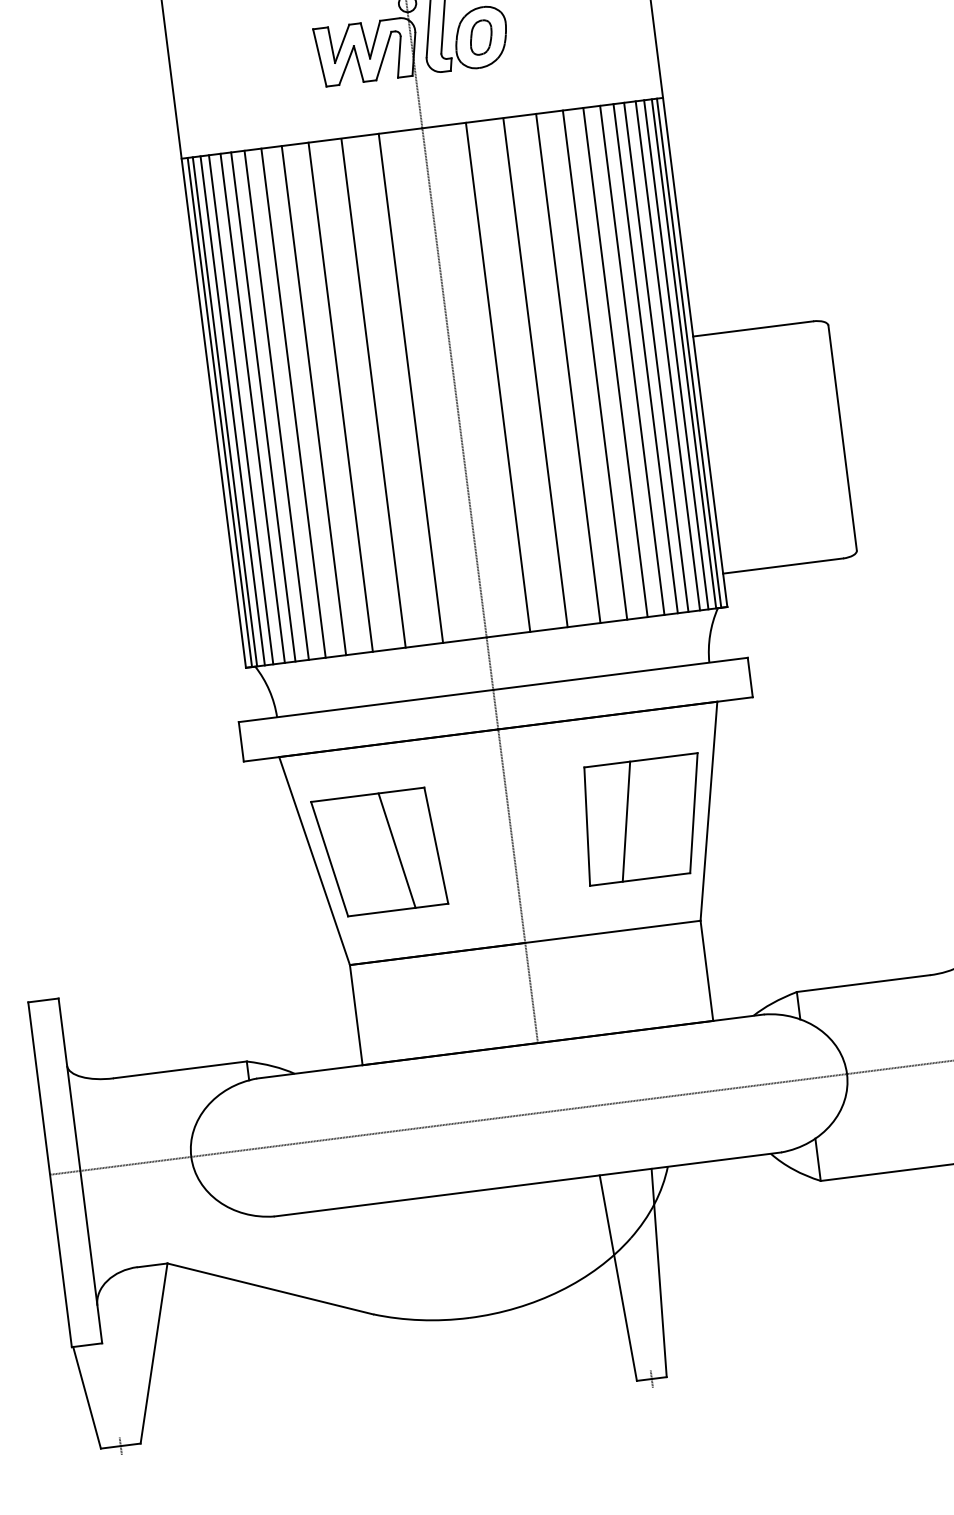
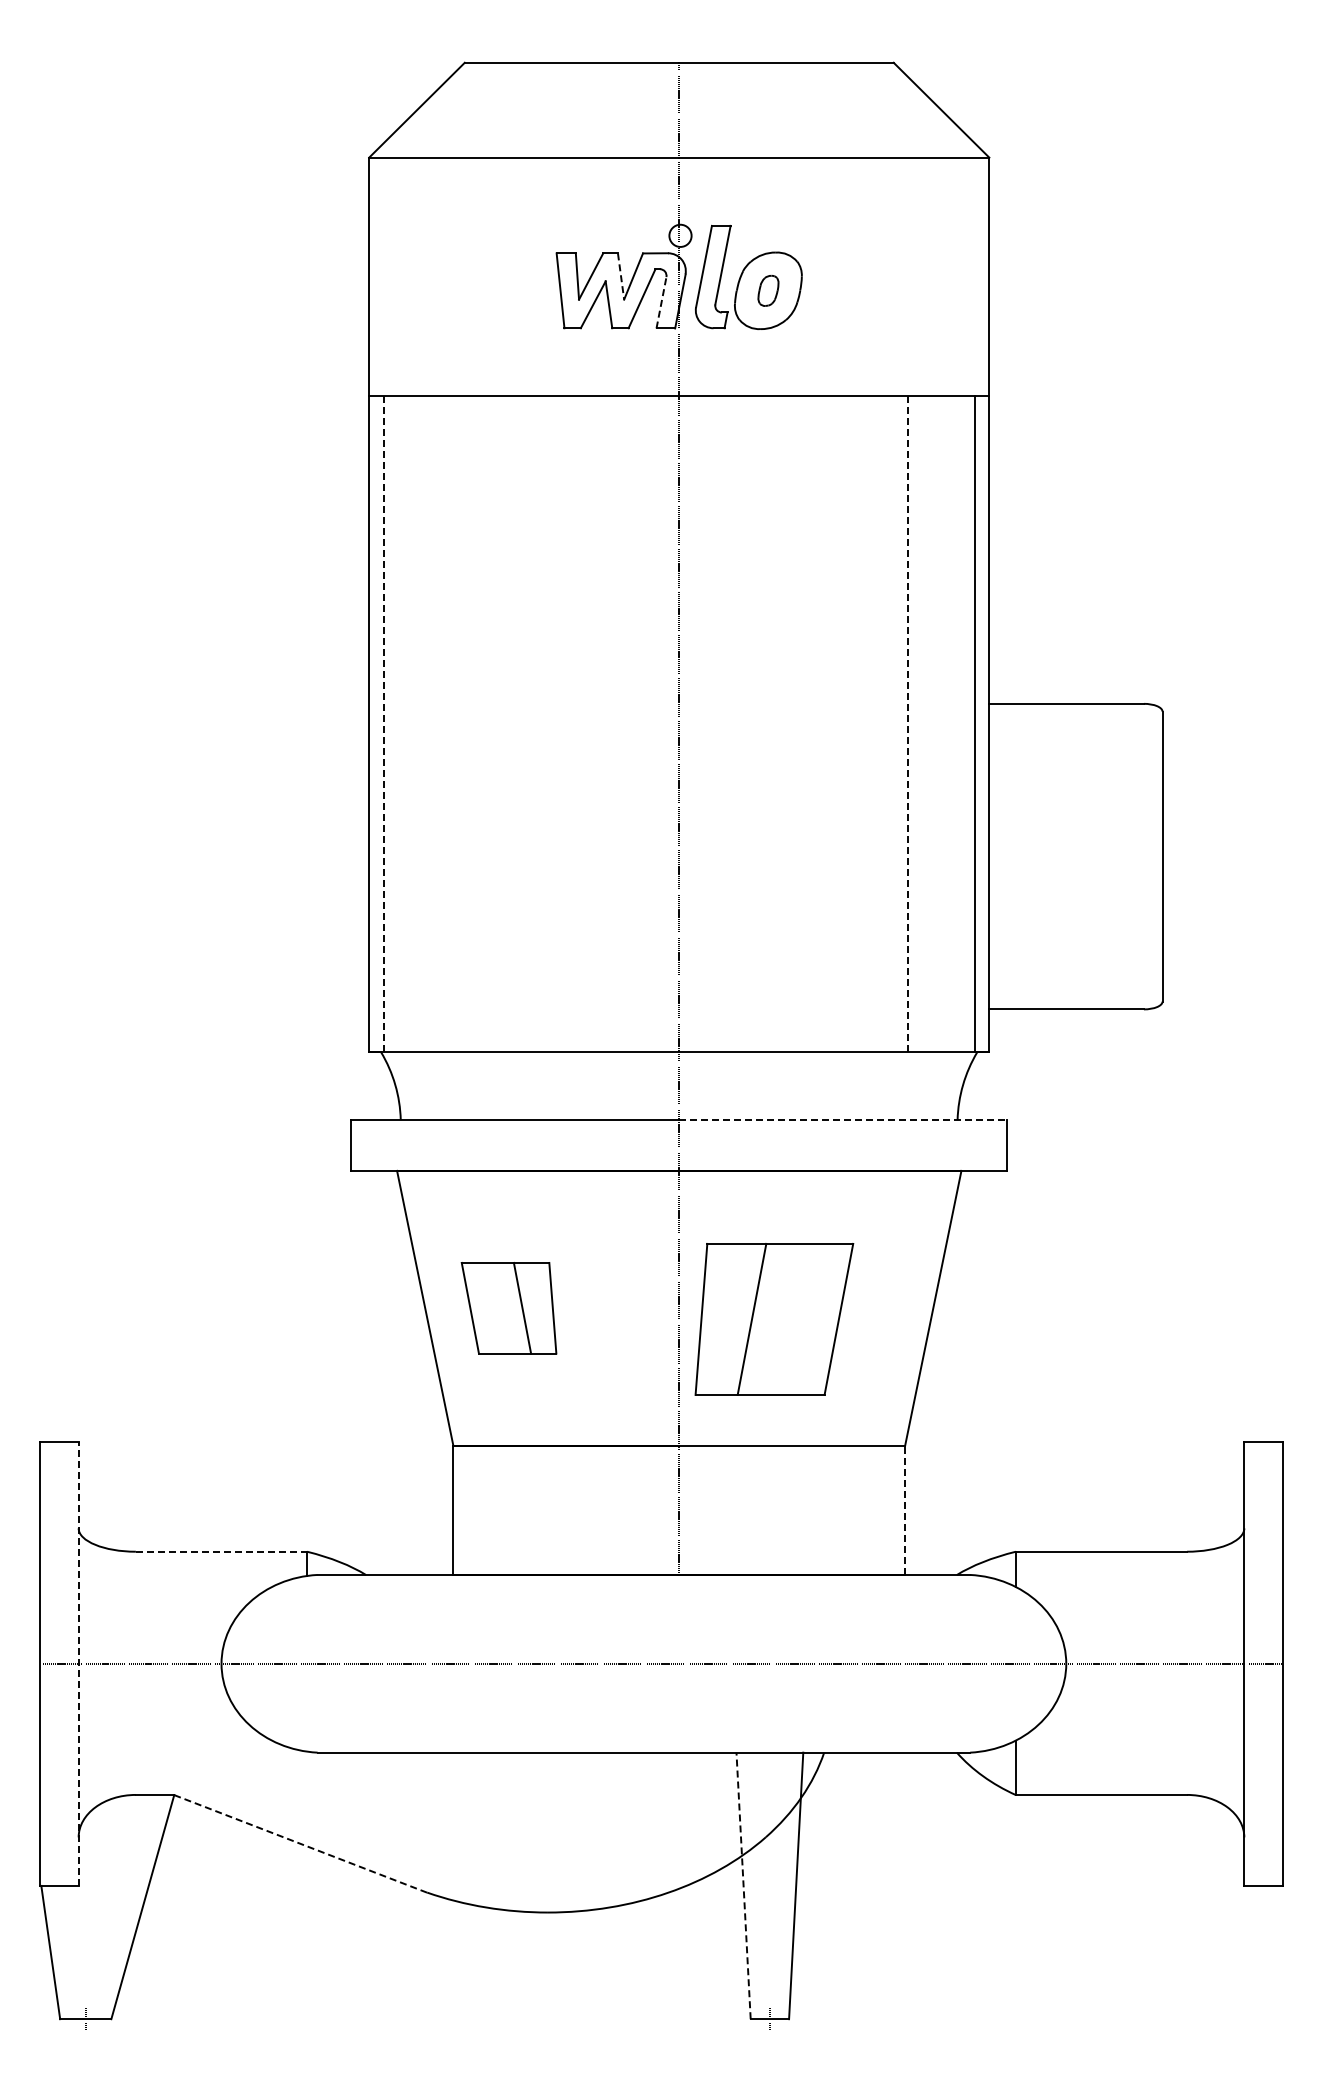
part: (481, 37) -> (768, 290), size x0.7
line: (365, 41) -> (621, 277), solid -> dashed
line: (399, 57) -> (661, 302), solid -> dashed
line: (689, 353) -> (981, 724), removed
line: (676, 354) -> (965, 724), removed
line: (668, 355) -> (954, 724), removed
line: (656, 357) -> (939, 724), removed
line: (645, 358) -> (925, 724), removed
line: (632, 360) -> (908, 724), solid -> dashed
line: (615, 362) -> (886, 724), removed
line: (595, 365) -> (860, 724), removed
line: (568, 368) -> (825, 724), removed
line: (535, 372) -> (783, 724), removed
line: (498, 377) -> (735, 724), removed
line: (411, 388) -> (623, 724), removed
line: (373, 393) -> (574, 724), removed
line: (340, 397) -> (532, 724), removed
line: (314, 400) -> (498, 724), removed
line: (293, 403) -> (471, 724), removed
line: (276, 405) -> (450, 724), removed
line: (262, 407) -> (432, 724), removed
line: (252, 408) -> (419, 724), removed
line: (241, 409) -> (404, 724), removed
line: (232, 410) -> (393, 724), removed
line: (224, 411) -> (383, 724), solid -> dashed
line: (220, 412) -> (377, 724), removed
line: (620, 674) -> (843, 1120), solid -> dashed
part: (643, 819) -> (774, 1319), moved
part: (379, 852) -> (508, 1307), size x0.6
line: (707, 970) -> (905, 1510), solid -> dashed
line: (180, 1069) -> (221, 1551), solid -> dashed
line: (80, 1170) -> (78, 1663), solid -> dashed
line: (618, 1277) -> (743, 1885), solid -> dashed
line: (270, 1288) -> (300, 1843), solid -> dashed

